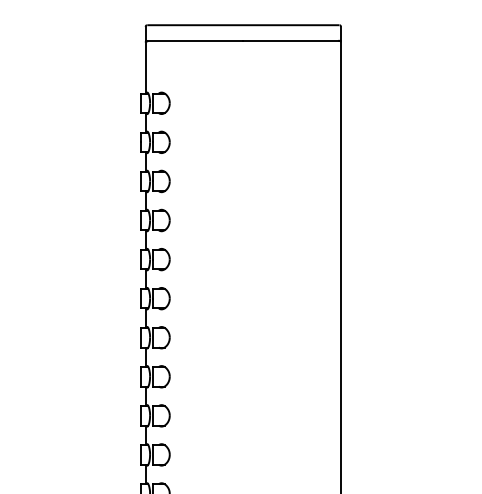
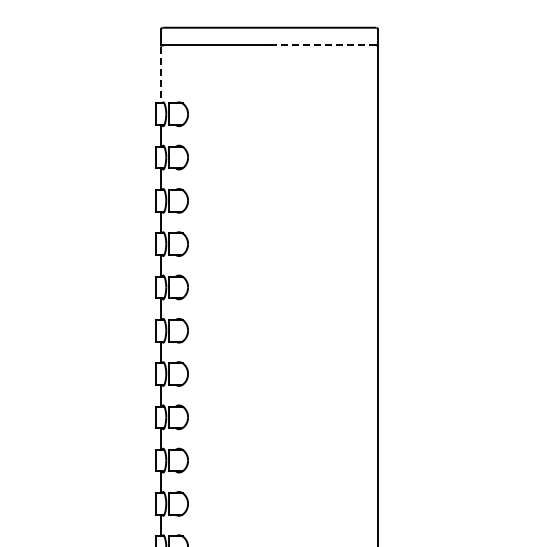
line: (292, 41) -> (324, 45), solid -> dashed
line: (145, 68) -> (161, 75), solid -> dashed

